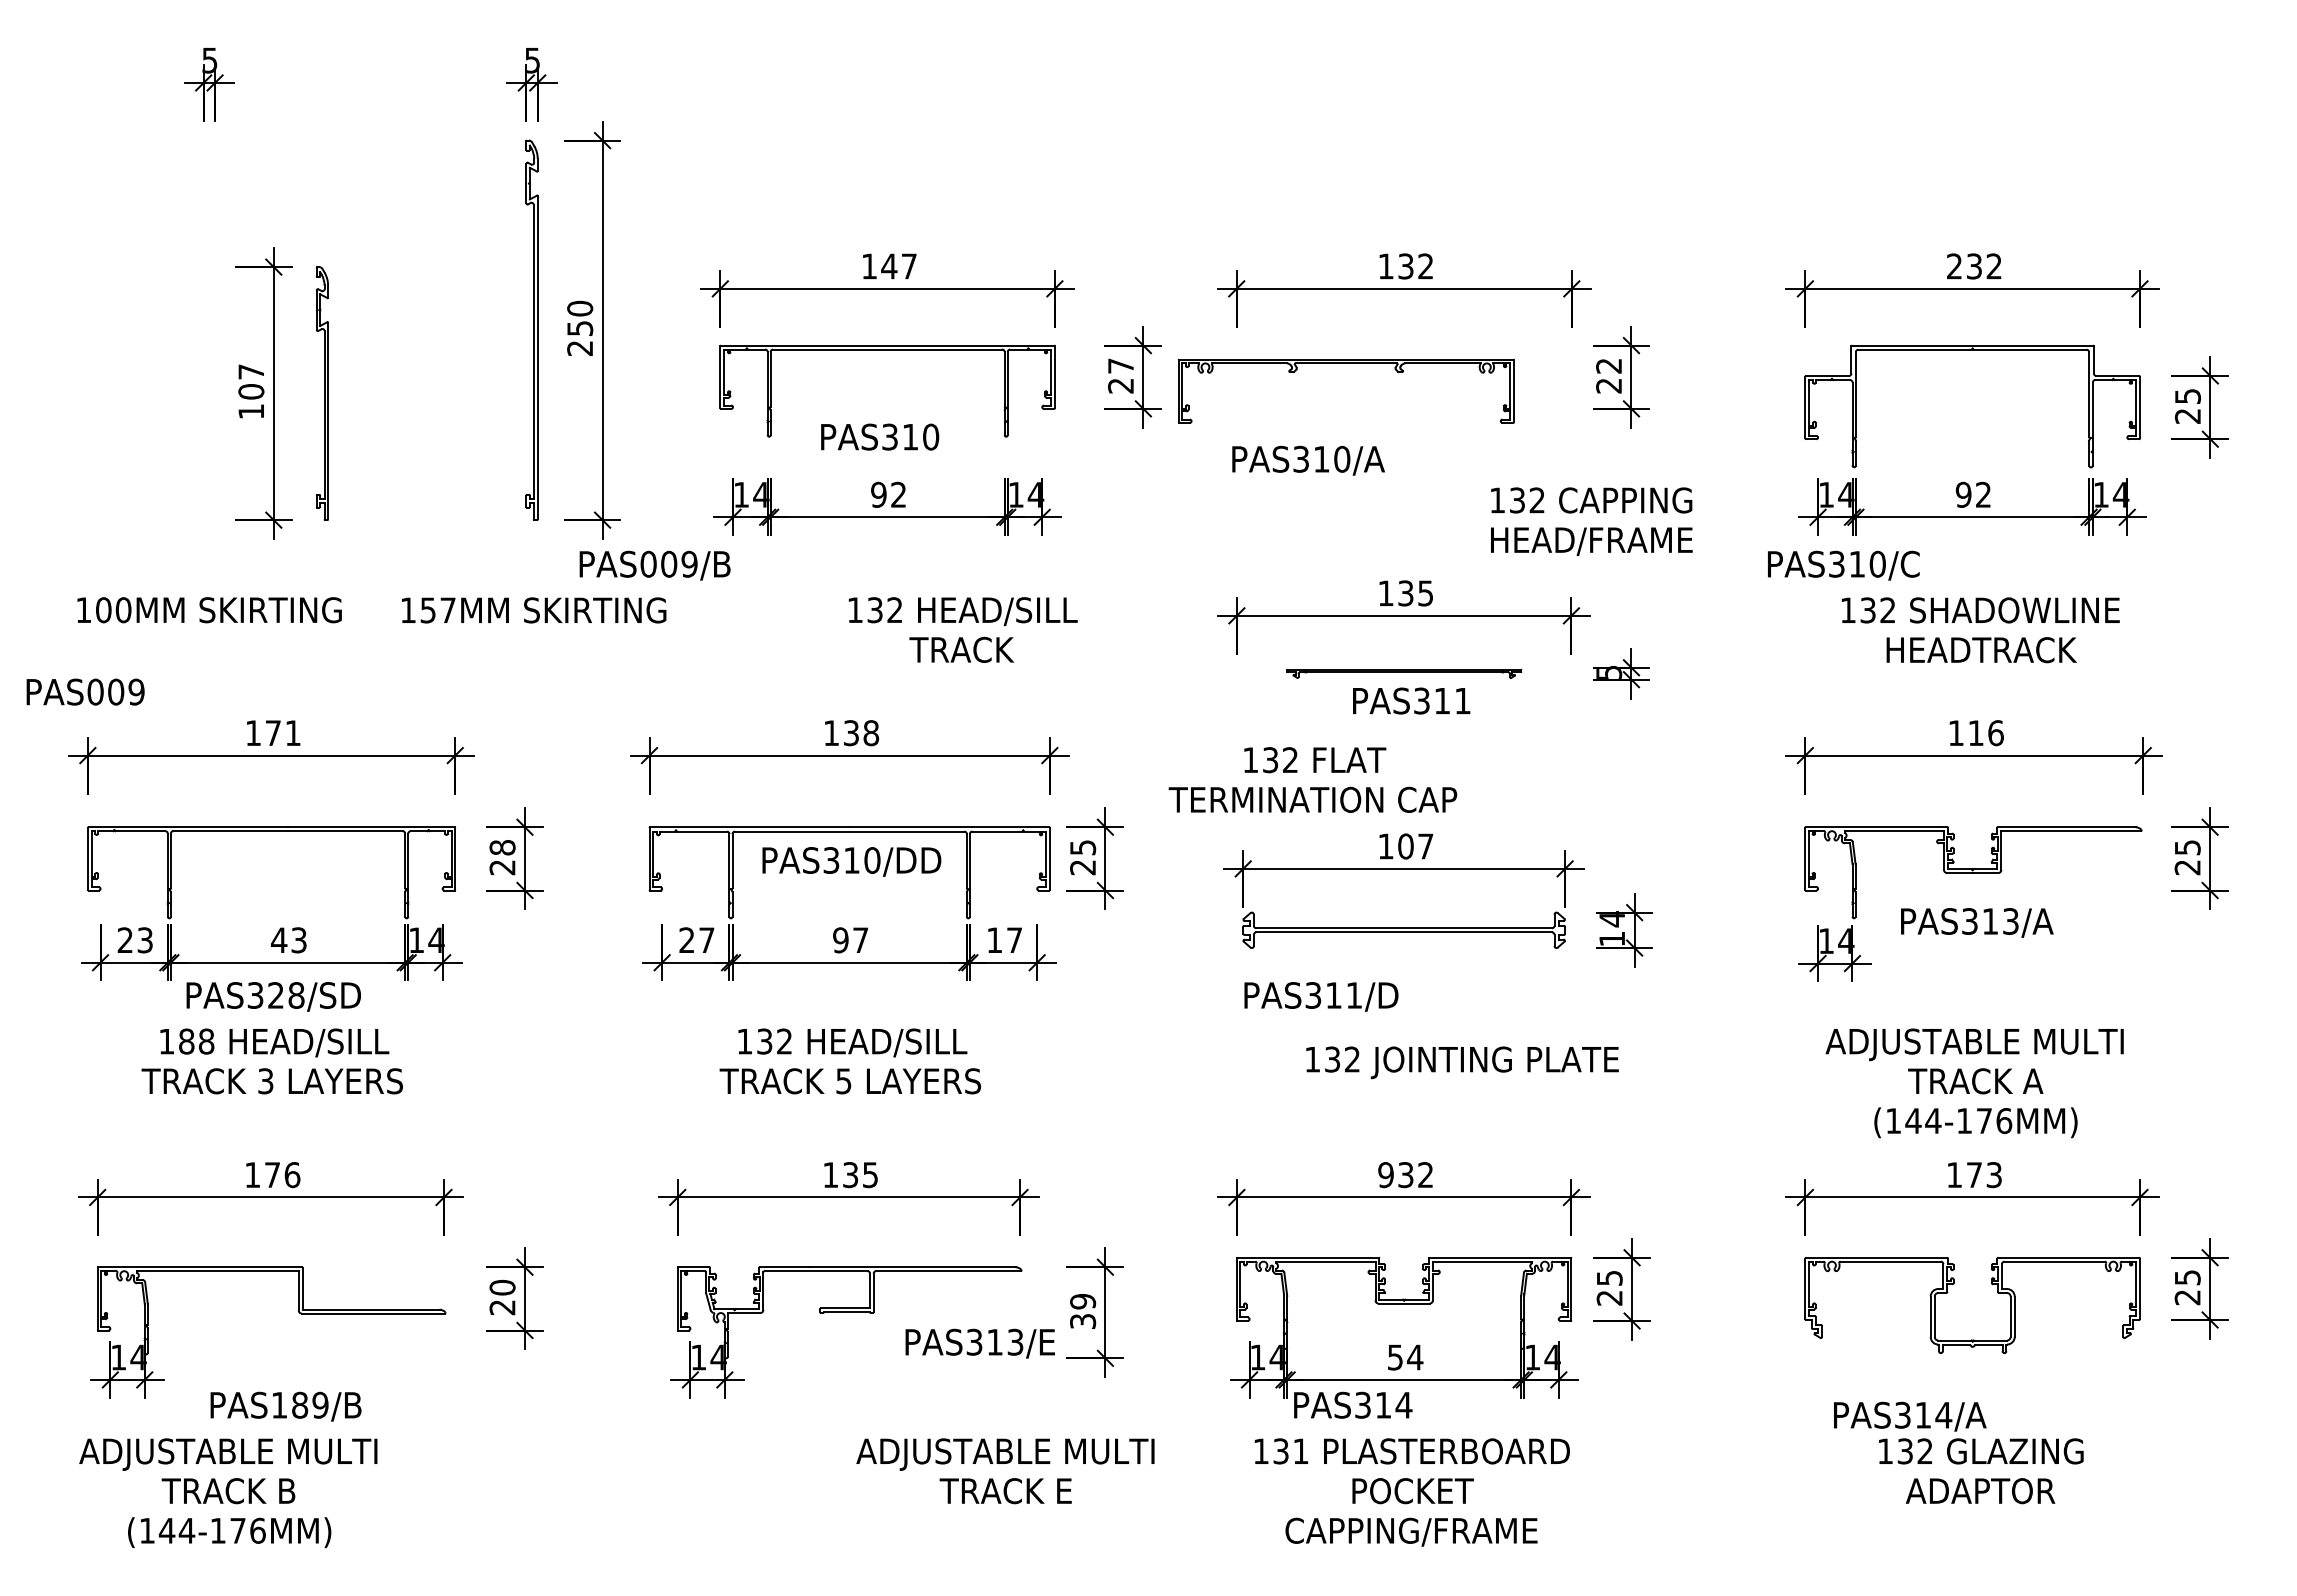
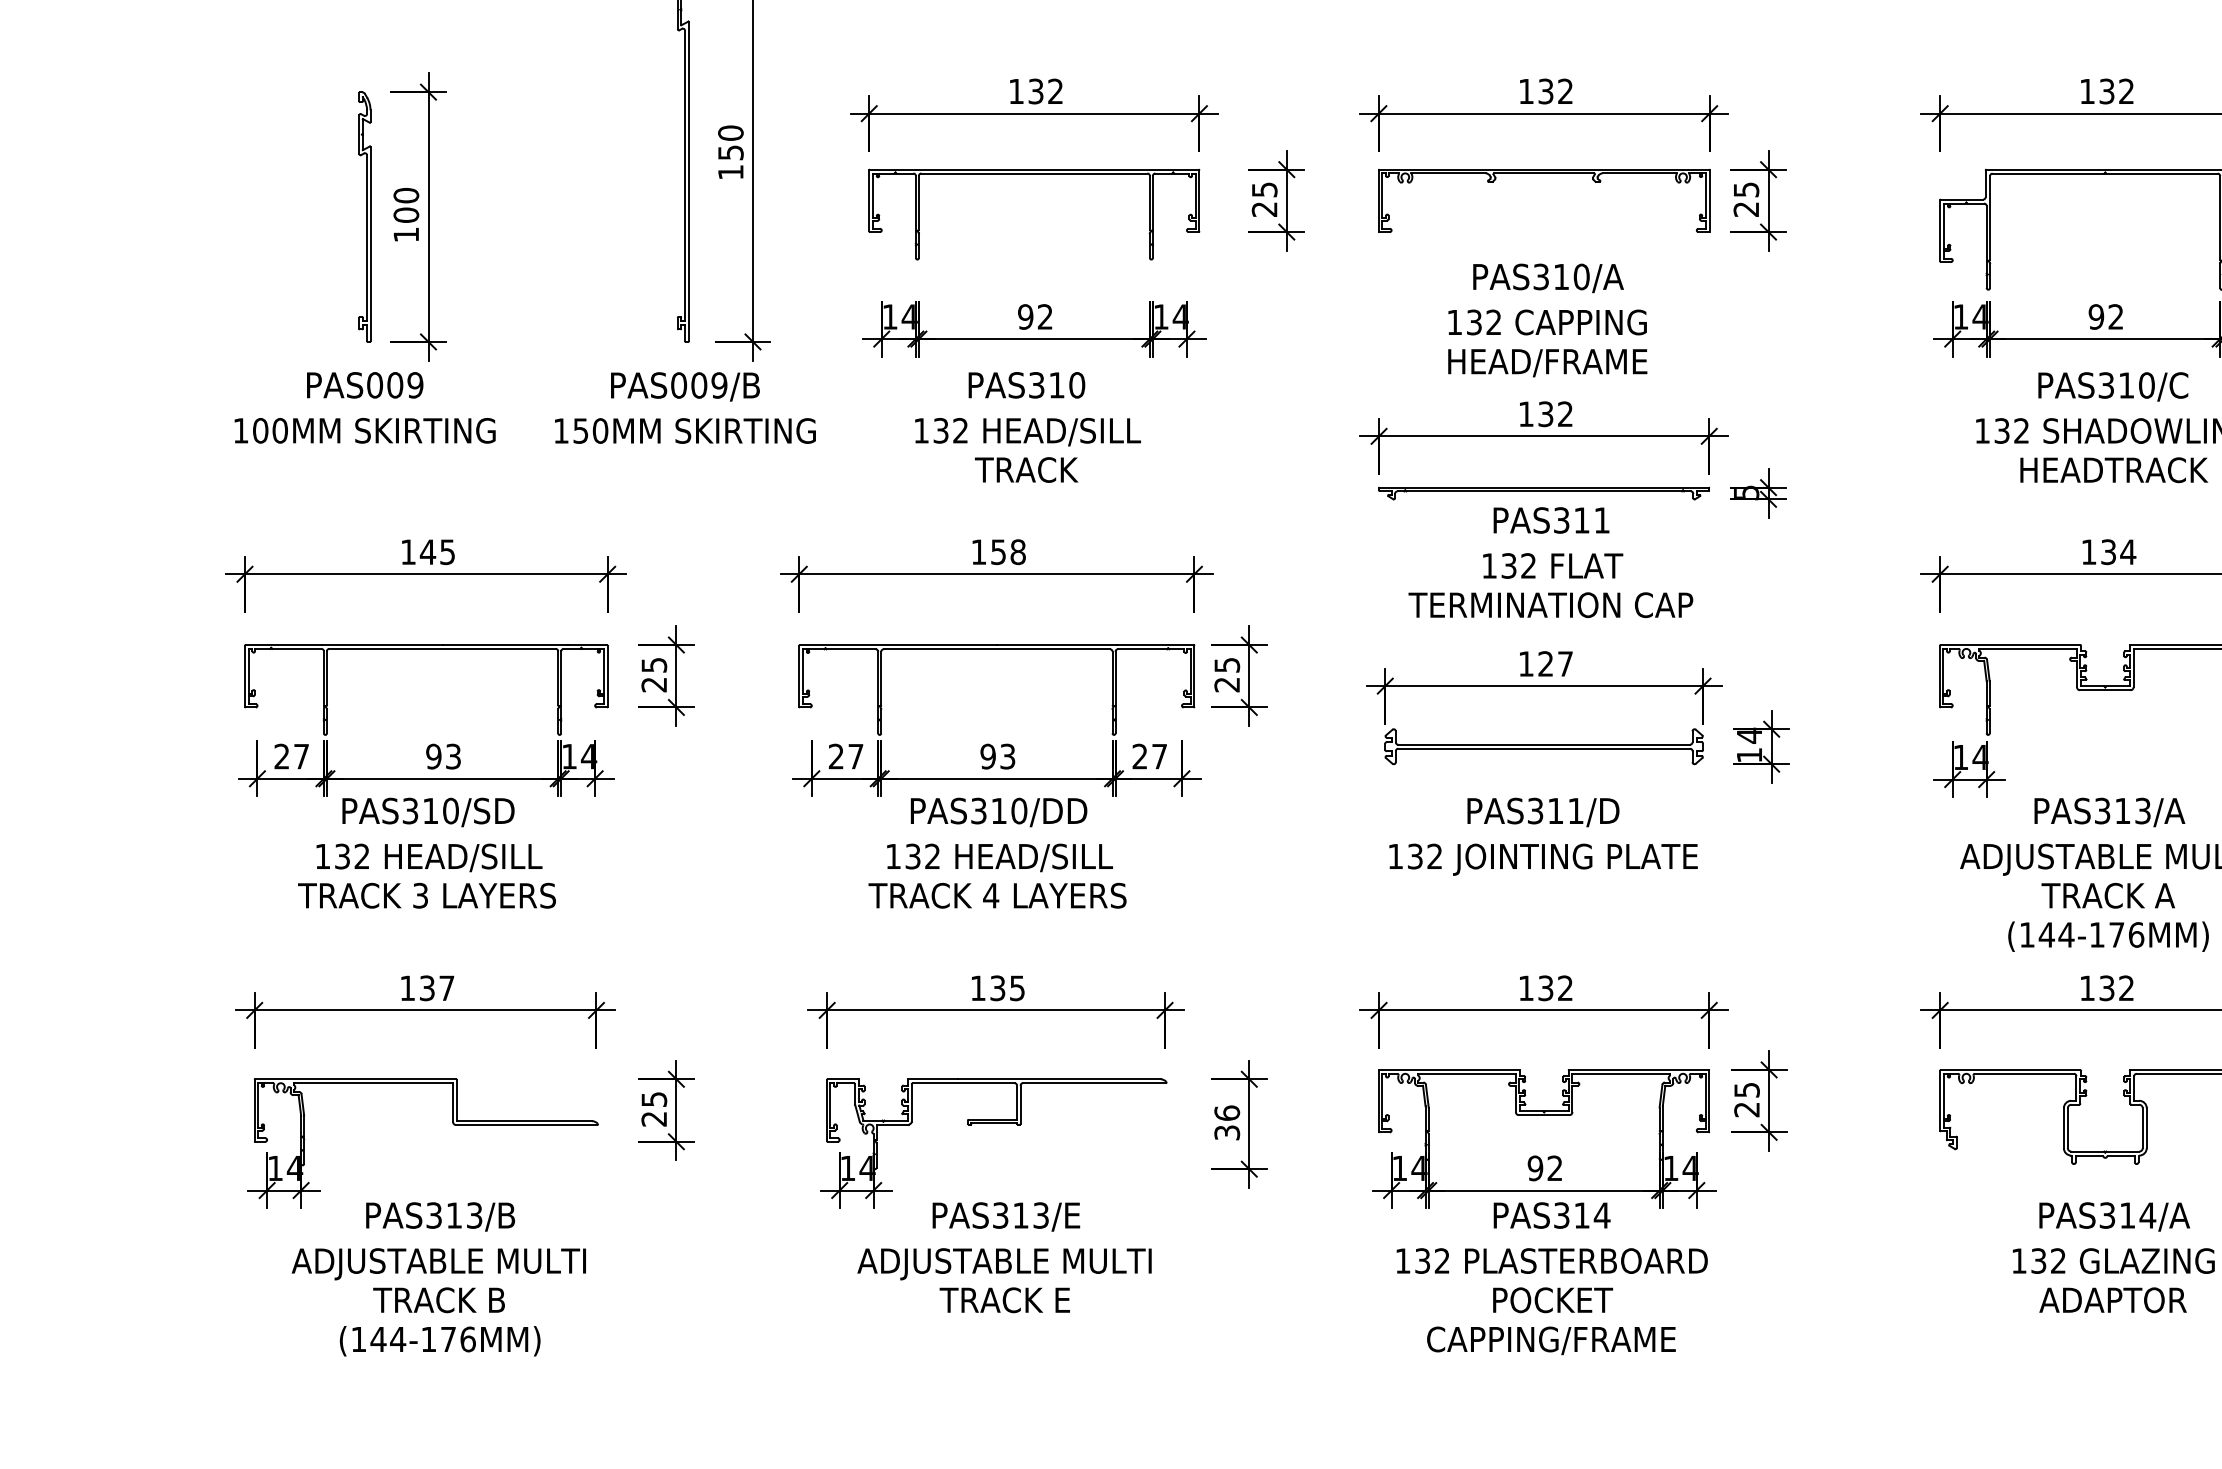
text: (898, 266) -> (1045, 91), 147 -> 132
text: (1954, 266) -> (2087, 91), 232 -> 132
text: (579, 348) -> (730, 172), 250 -> 150
part: (1346, 363) -> (1544, 173), moved
text: (1121, 365) -> (1265, 189), 27 -> 25
text: (1609, 365) -> (1746, 189), 22 -> 25
text: (251, 371) -> (406, 195), 107 -> 100
part: (321, 393) -> (364, 216), moved
text: (880, 436) -> (1027, 384), moved
text: (1308, 460) -> (1548, 278), moved
text: (1591, 521) -> (1547, 343), moved
text: (654, 565) -> (684, 386), moved
text: (1843, 565) -> (2113, 386), moved
text: (1425, 593) -> (1565, 414), 135 -> 132
text: (447, 610) -> (599, 431), 157MM -> 150MM
text: (962, 629) -> (1027, 449), moved
part: (1404, 673) -> (1544, 493), size x1.43
text: (85, 691) -> (365, 384), moved
text: (851, 732) -> (998, 551), 138 -> 158
text: (282, 733) -> (437, 552), 171 -> 145
text: (1986, 733) -> (2118, 552), 116 -> 134
text: (1312, 779) -> (1550, 585), moved
text: (1405, 846) -> (1545, 664), 107 -> 127
text: (502, 847) -> (654, 665), 28 -> 25
text: (851, 861) -> (998, 812), moved
text: (1977, 922) -> (2110, 812), moved
text: (994, 939) -> (1139, 755), 17 -> 27
text: (144, 940) -> (300, 756), 23 -> 27
text: (279, 940) -> (434, 756), 43 -> 93
text: (860, 940) -> (1007, 756), 97 -> 93
text: (286, 995) -> (441, 811), PAS328/SD -> PAS310/SD
text: (1321, 996) -> (1543, 812), moved
text: (196, 1041) -> (352, 856), 188 -> 132
text: (1462, 1062) -> (1543, 859), moved
text: (843, 1081) -> (990, 895), 5 -> 4
text: (282, 1175) -> (437, 988), 176 -> 137
text: (1385, 1175) -> (1525, 988), 932 -> 132
text: (1984, 1175) -> (2116, 988), 173 -> 132
text: (502, 1287) -> (654, 1099), 20 -> 25
text: (1083, 1301) -> (1227, 1113), 39 -> 36
text: (979, 1343) -> (1005, 1216), moved
text: (1405, 1357) -> (1545, 1168), 54 -> 92
text: (299, 1404) -> (453, 1214), PAS189/B -> PAS313/B
text: (1353, 1404) -> (1552, 1214), moved
text: (1910, 1416) -> (2114, 1216), moved
text: (1300, 1450) -> (1441, 1260), 131 -> 132
text: (1005, 1471) -> (1004, 1280), moved
text: (228, 1492) -> (439, 1301), moved

